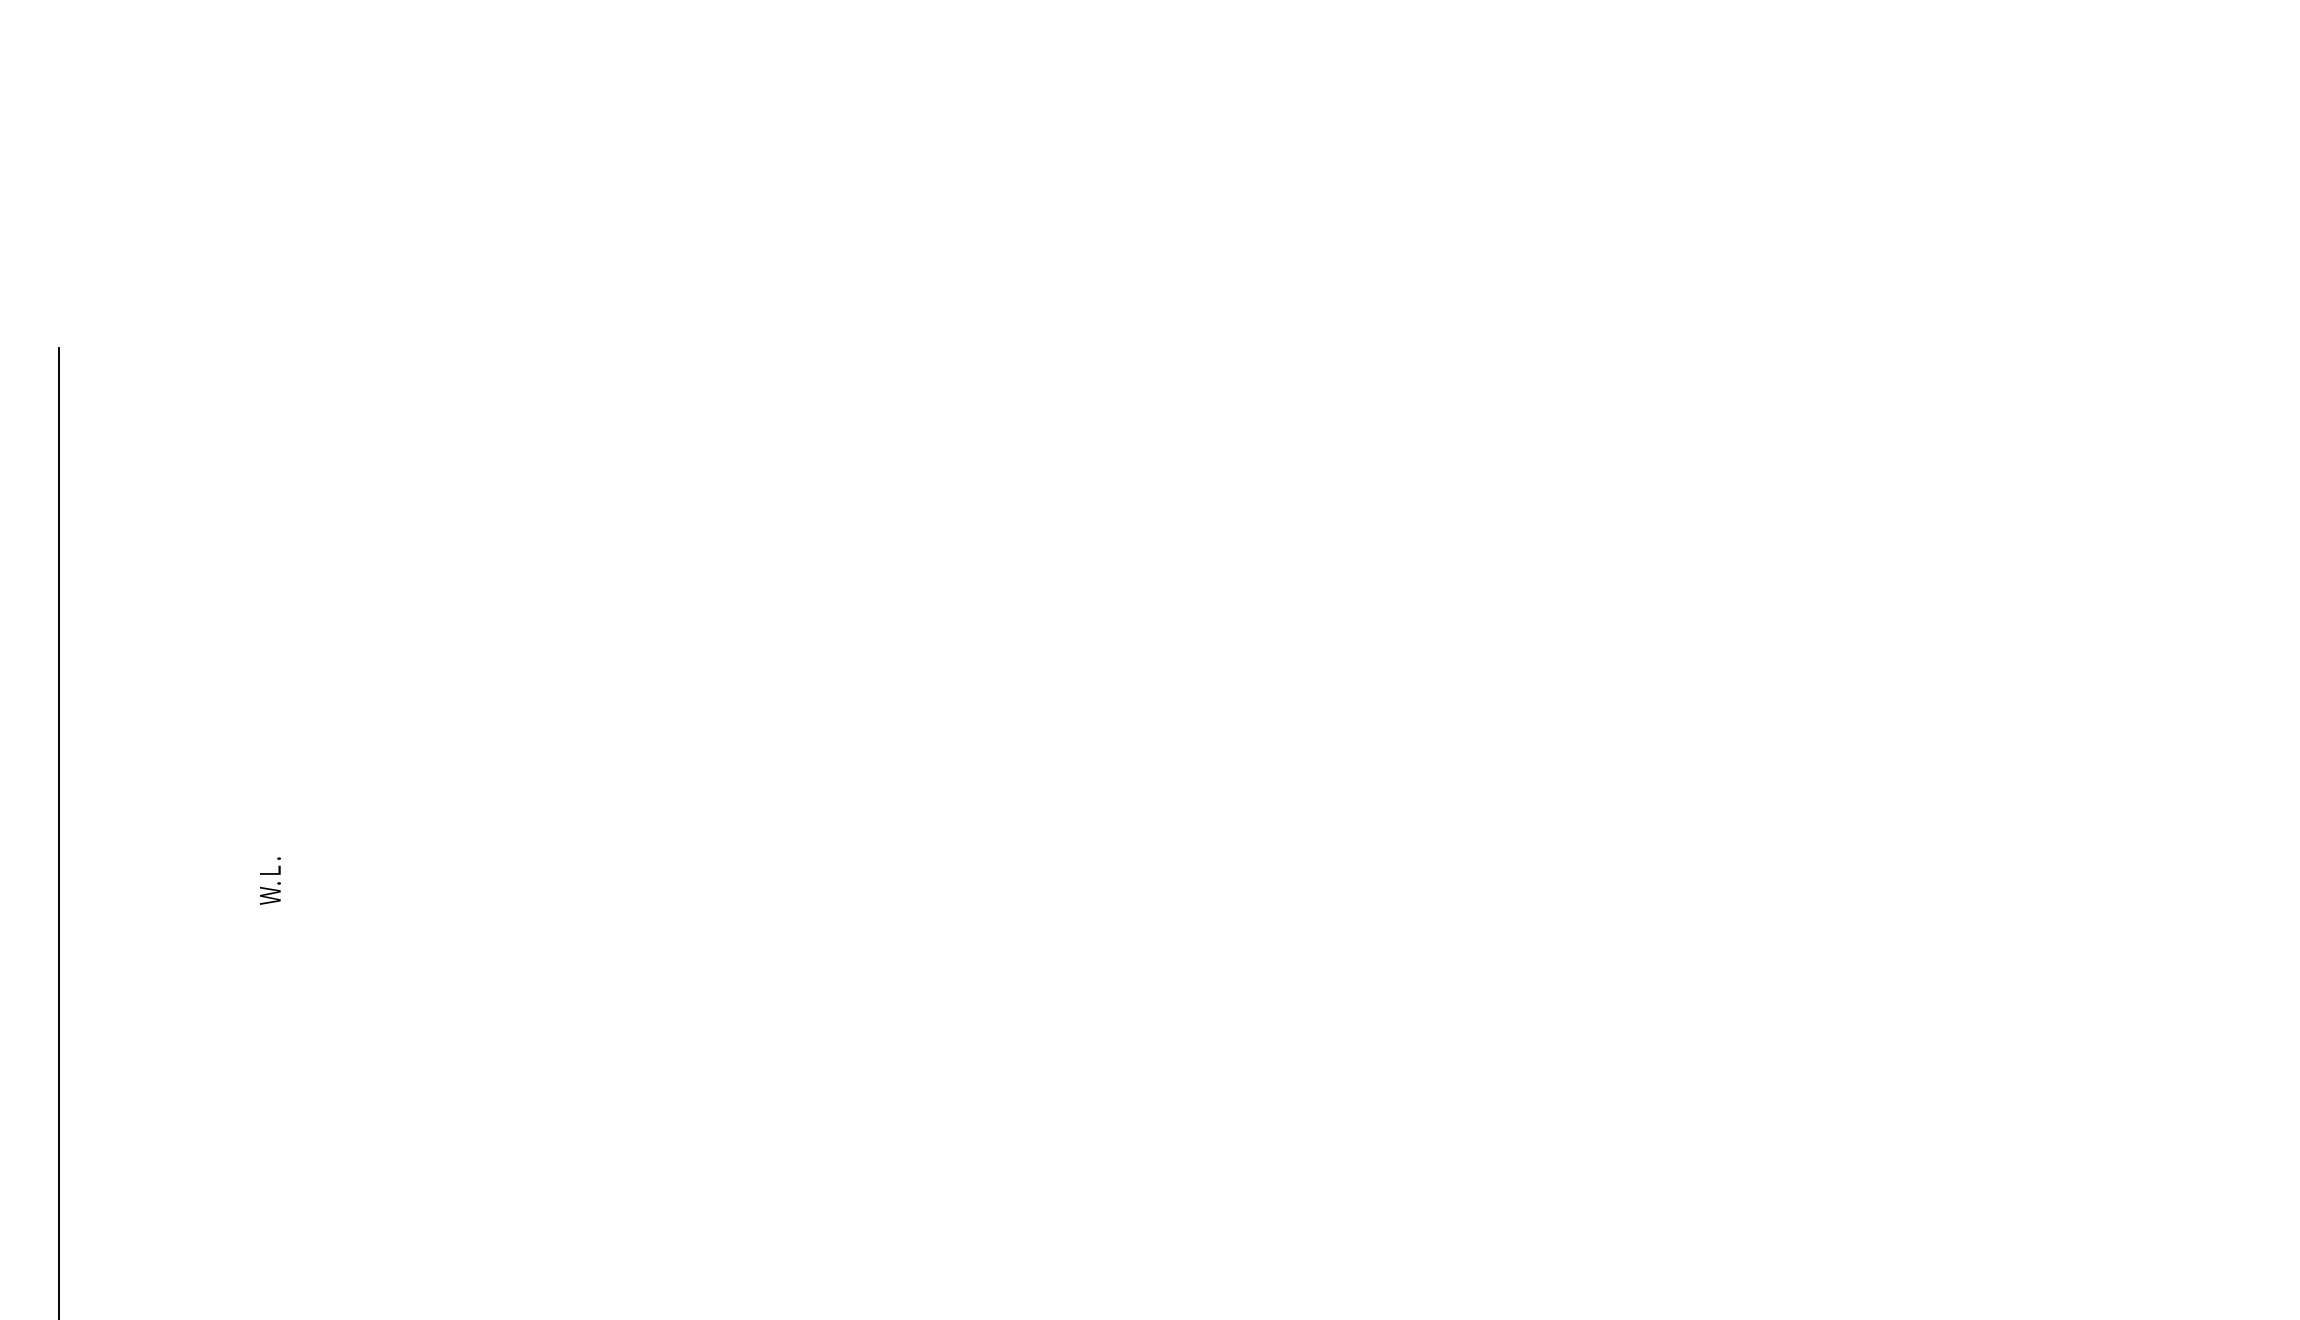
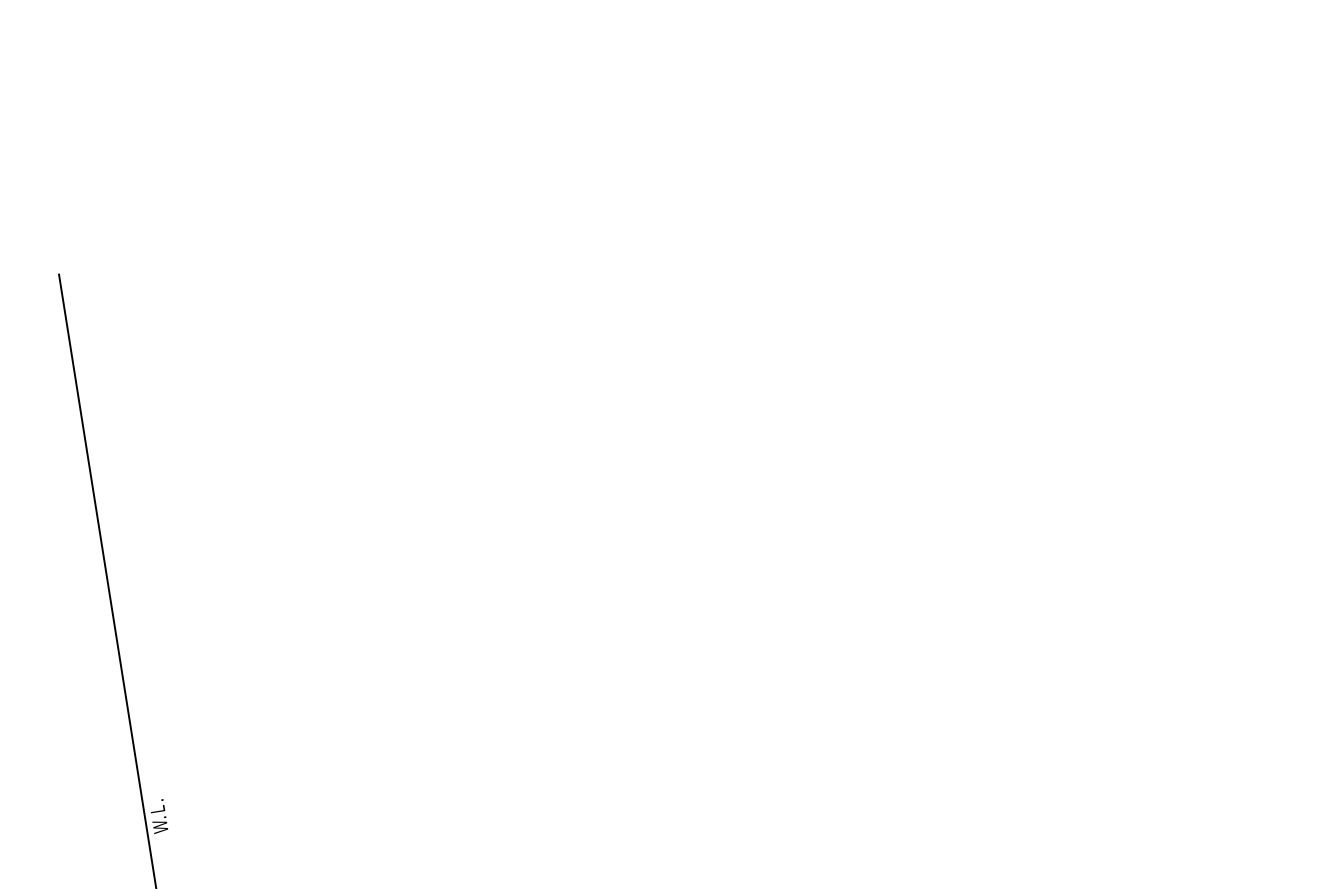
text: (270, 880) -> (158, 816), moved

